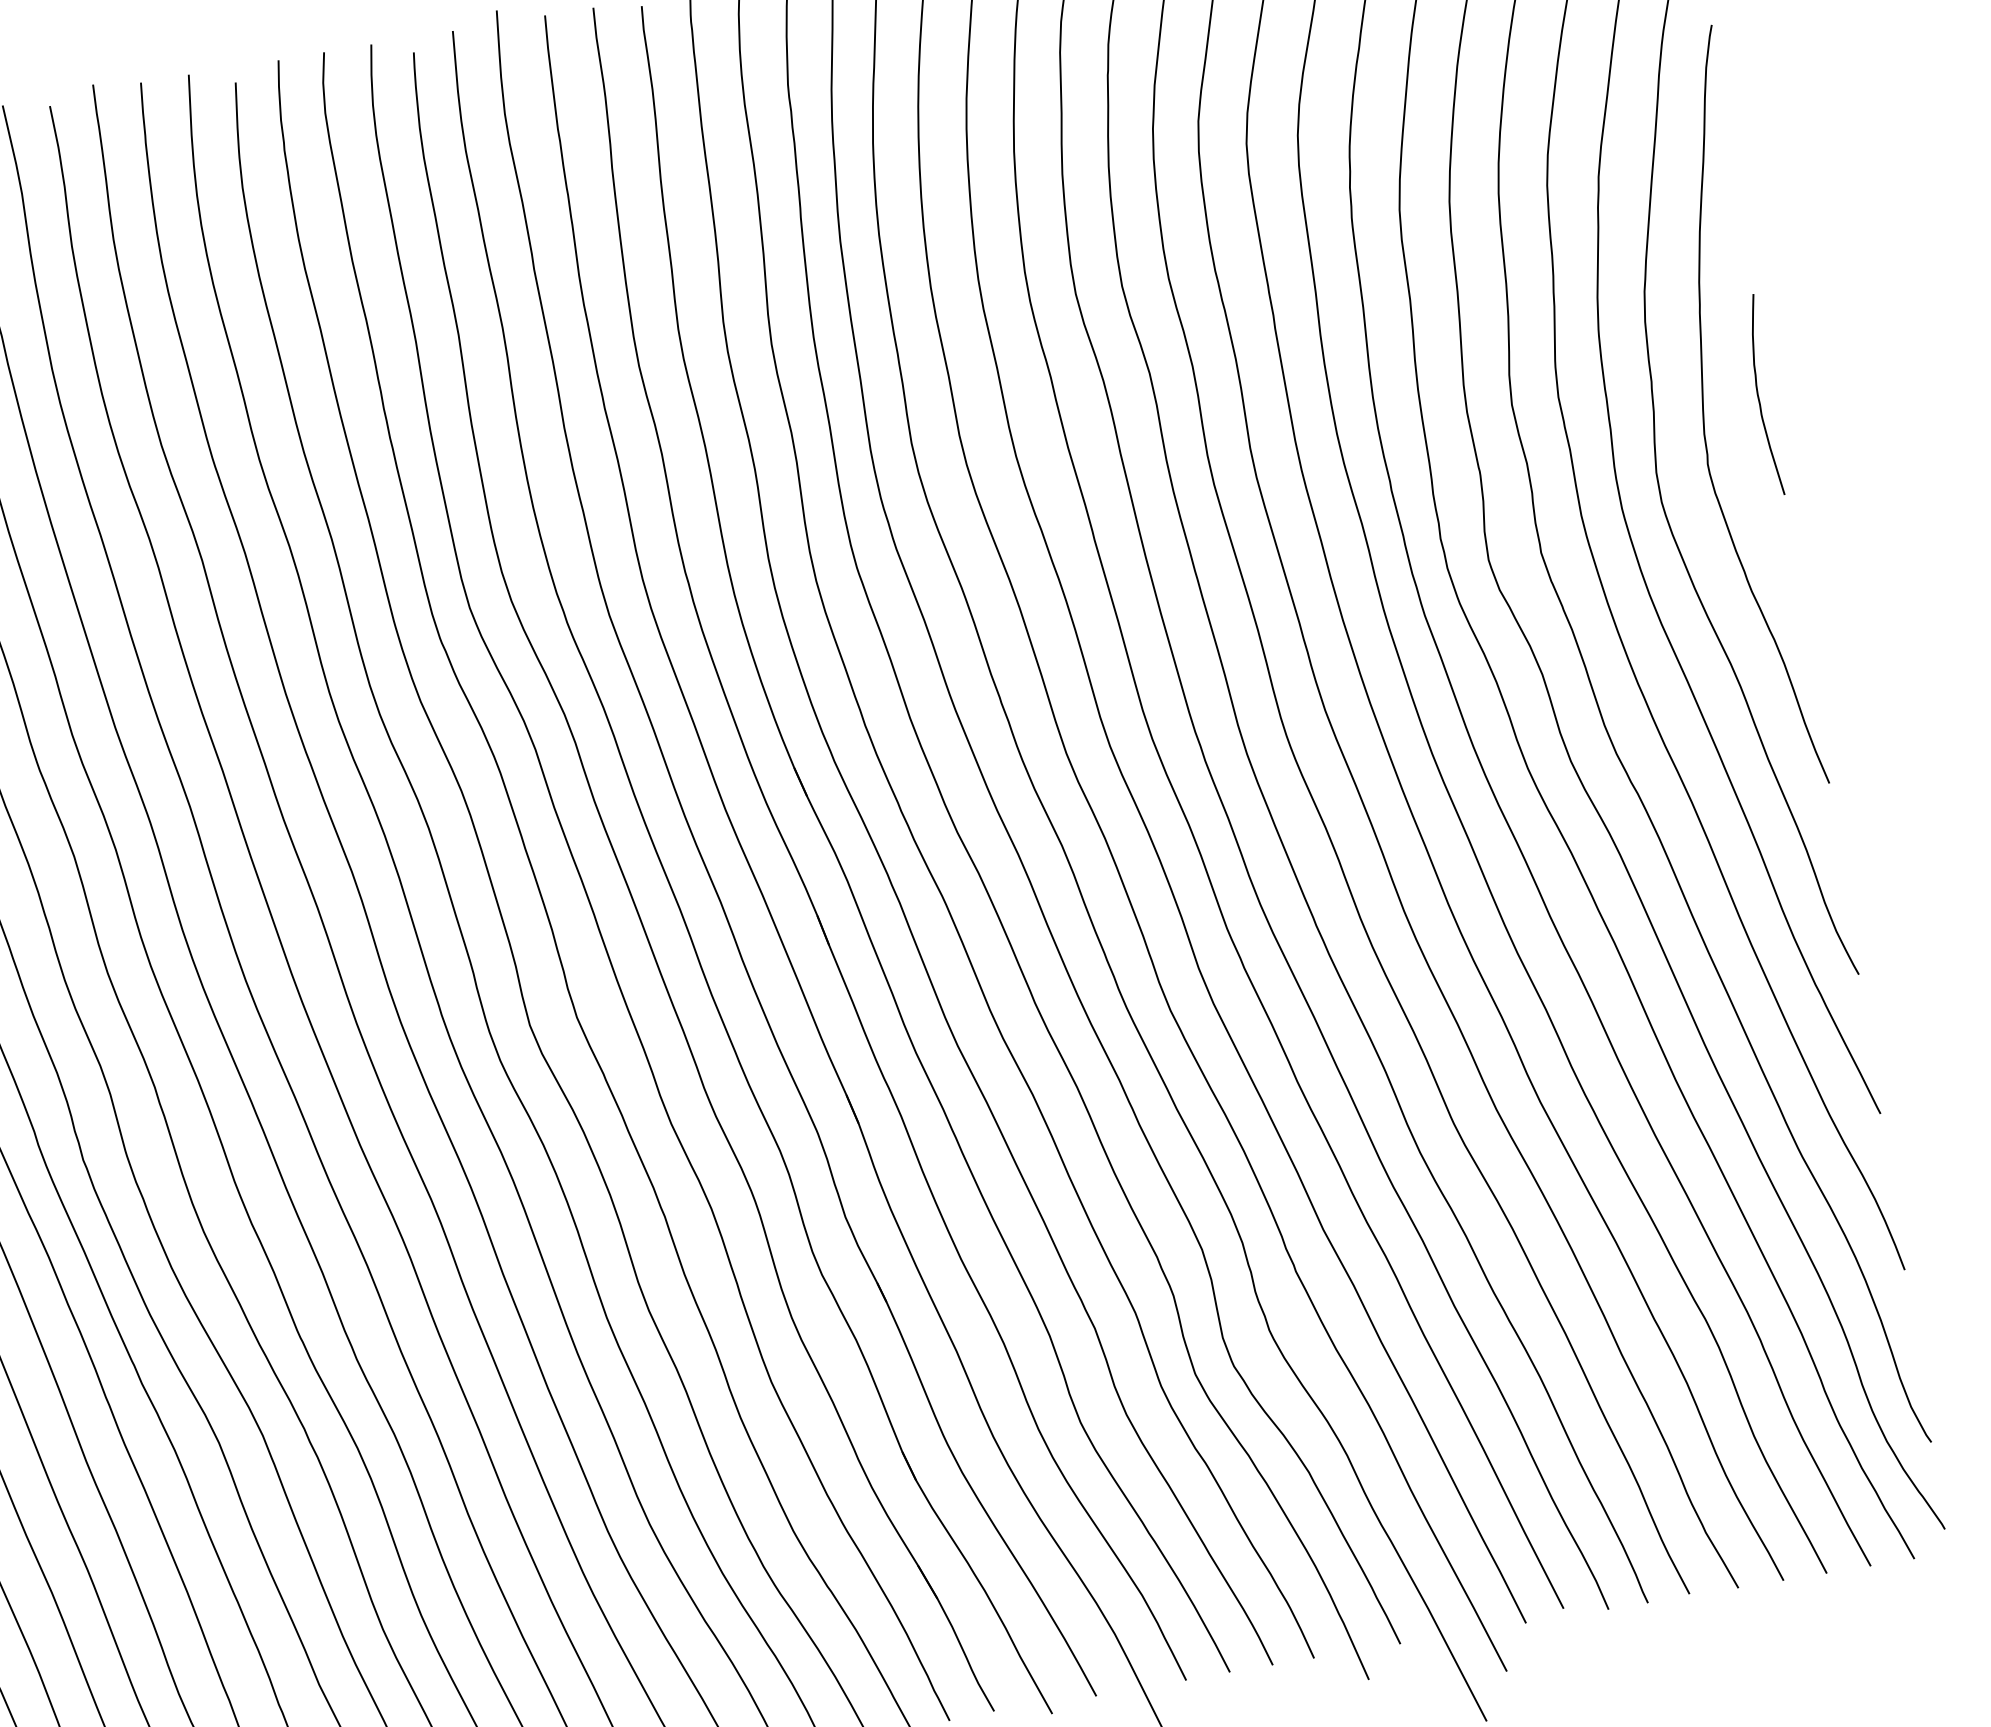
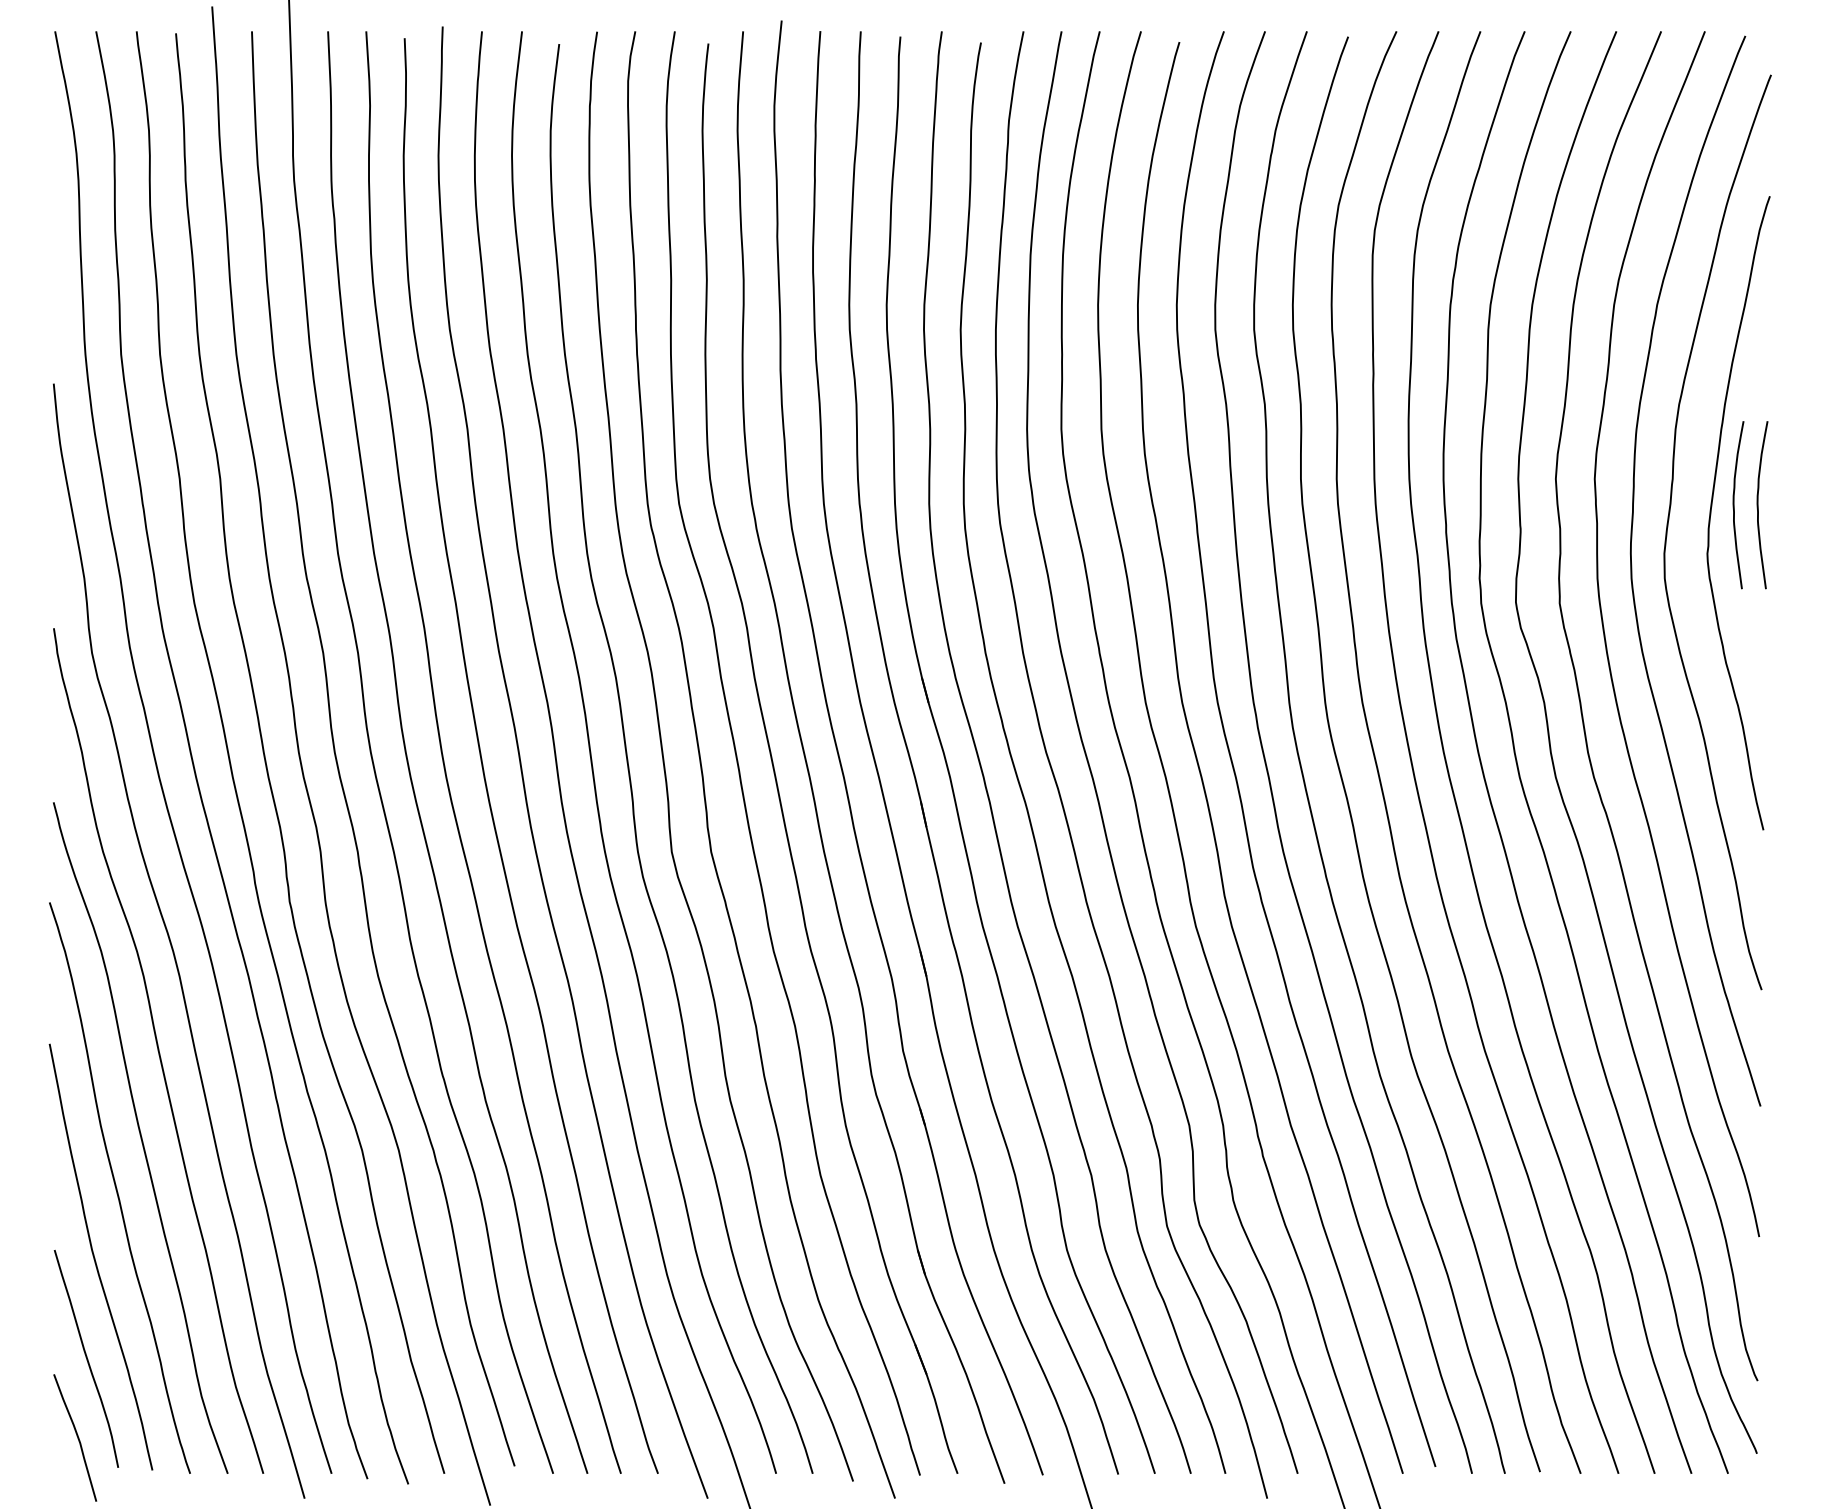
curve: (1730, 401) -> (1734, 505), added

